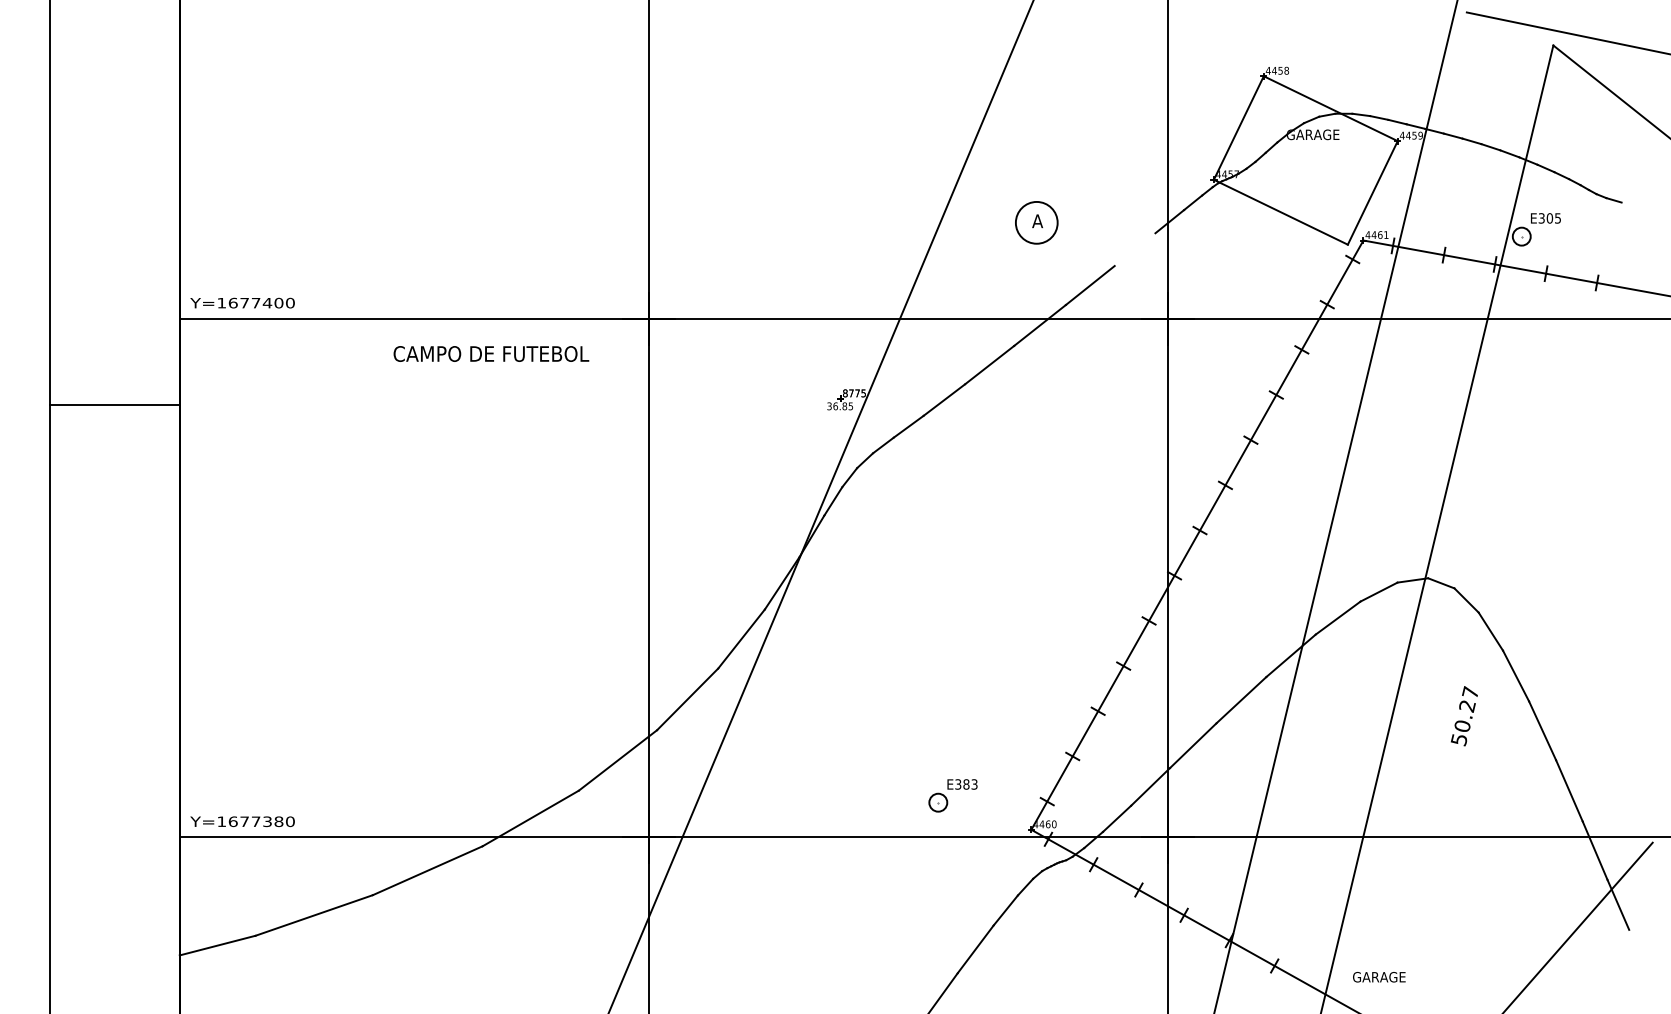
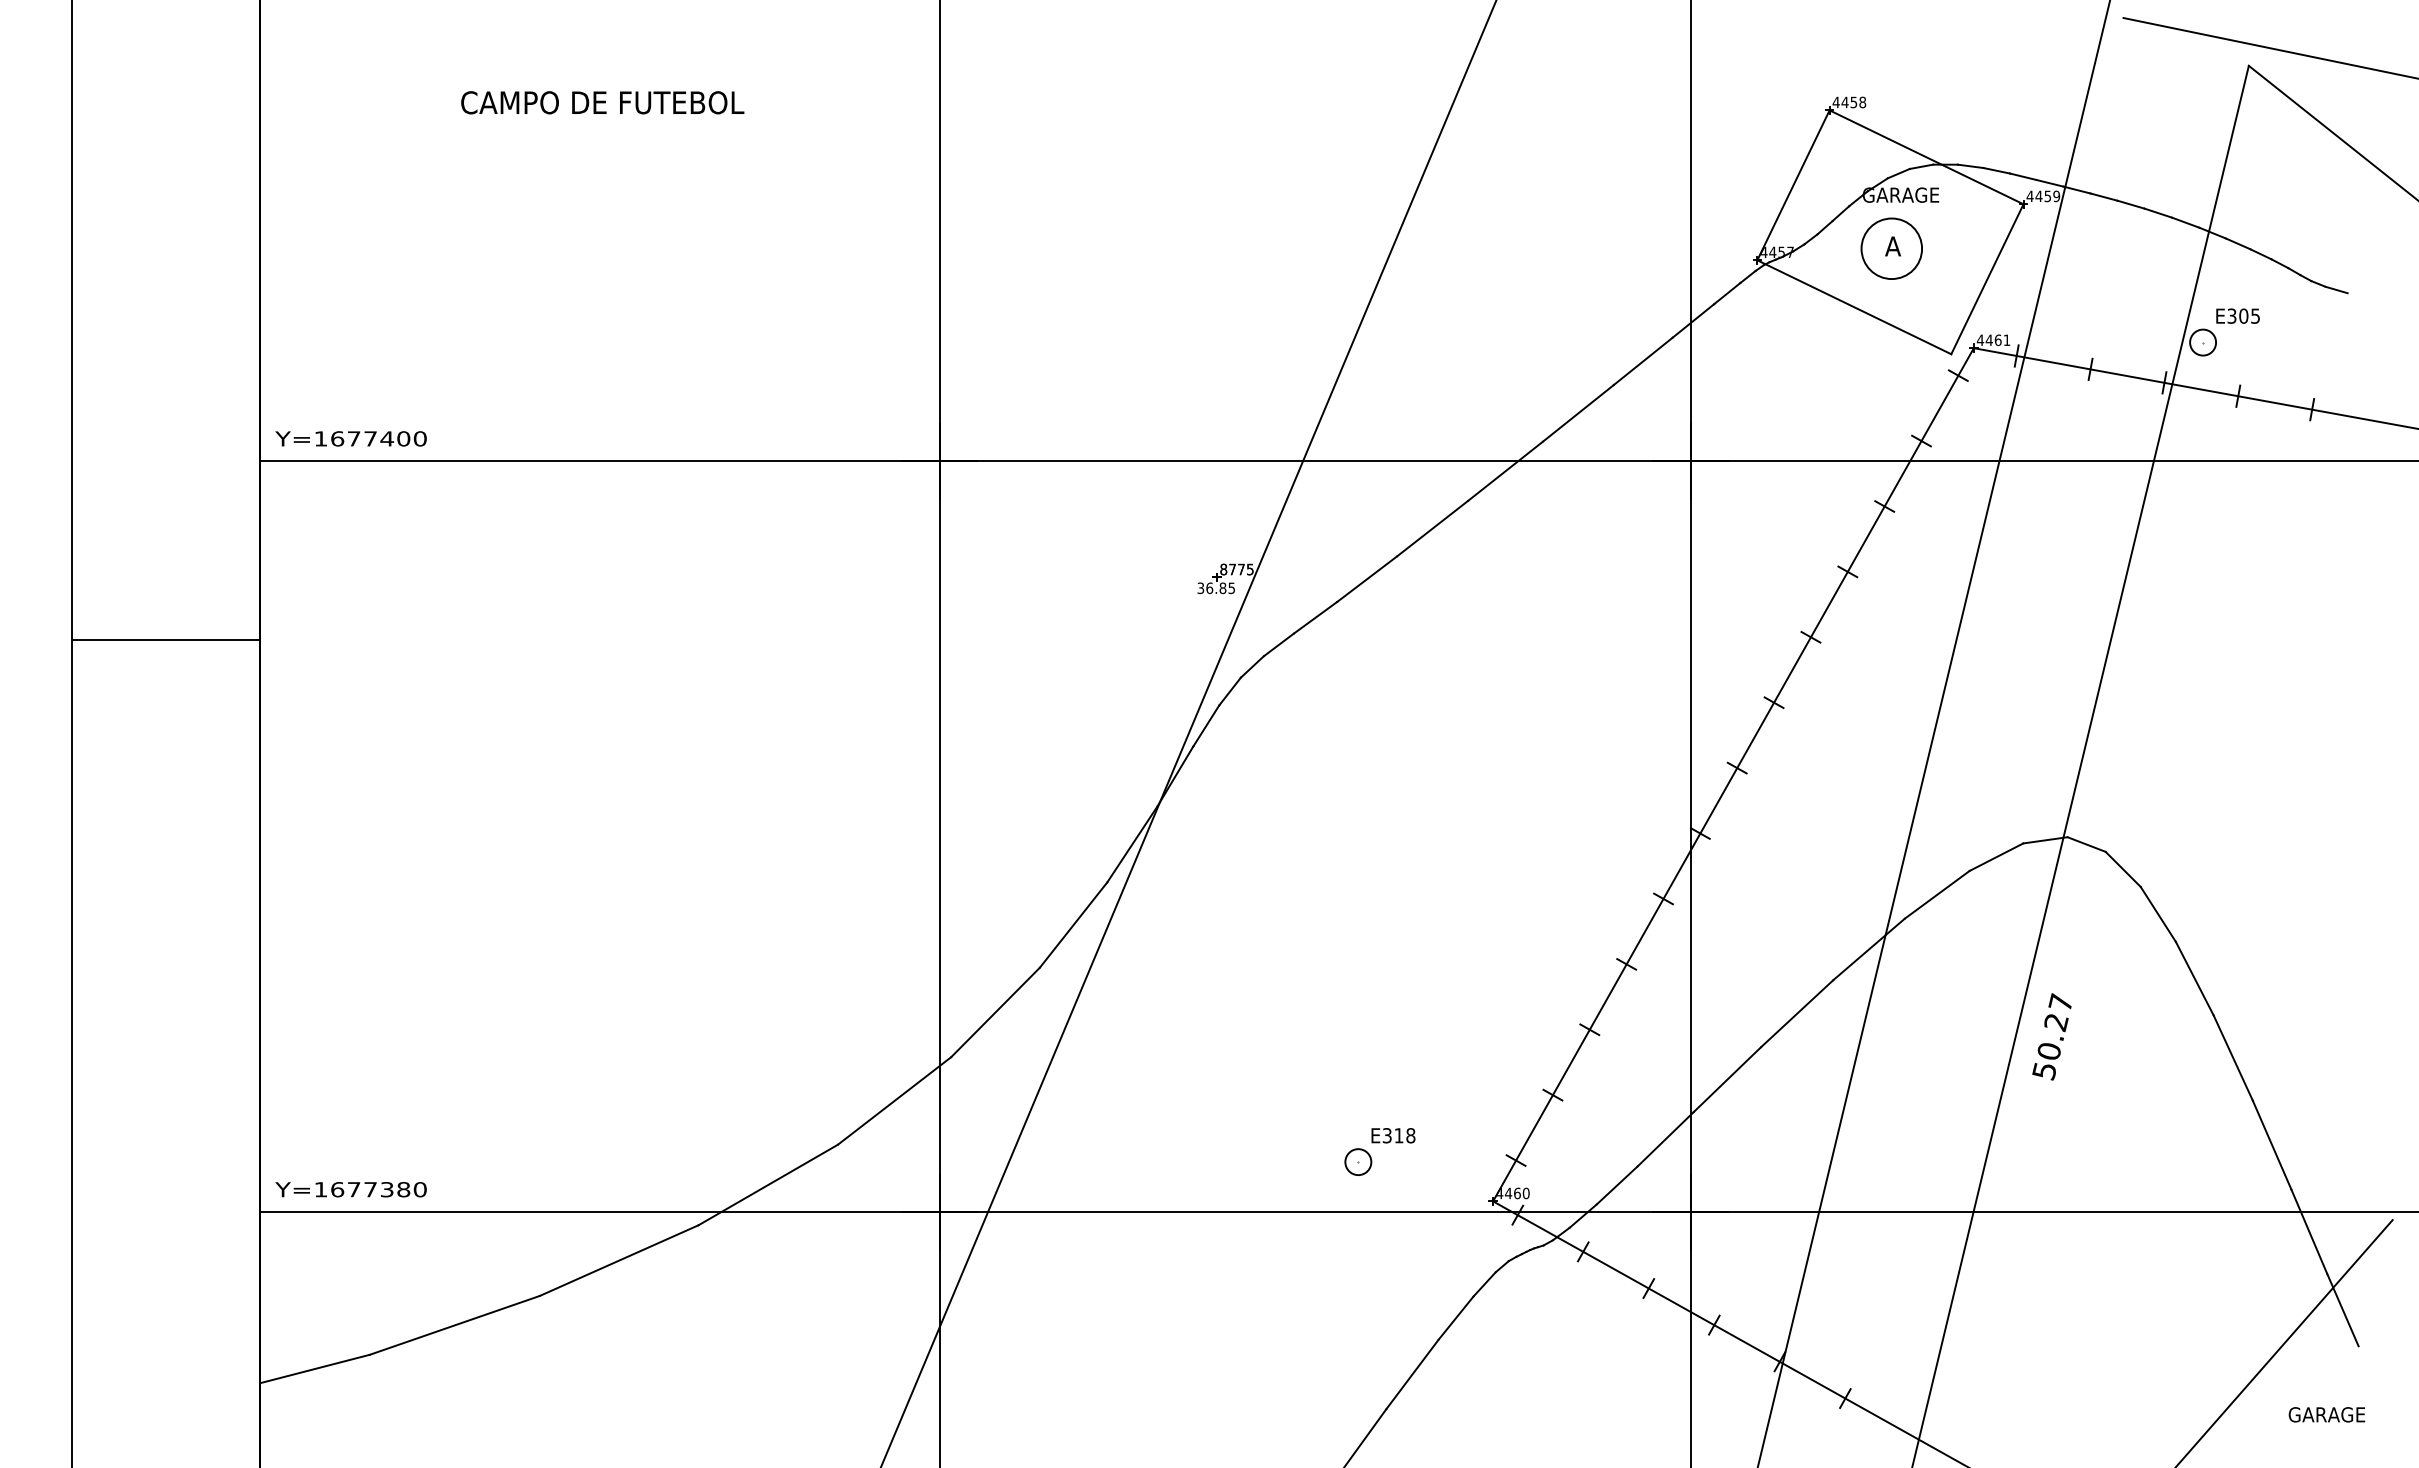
part: (1036, 222) -> (1891, 248), moved
line: (1134, 249) -> (1642, 361), added
text: (491, 353) -> (602, 102), moved
line: (114, 405) -> (165, 640), moved
text: (1464, 716) -> (2052, 1037), moved
text: (970, 784) -> (1404, 1135), E383 -> E318
text: (1379, 977) -> (2327, 1415), moved

